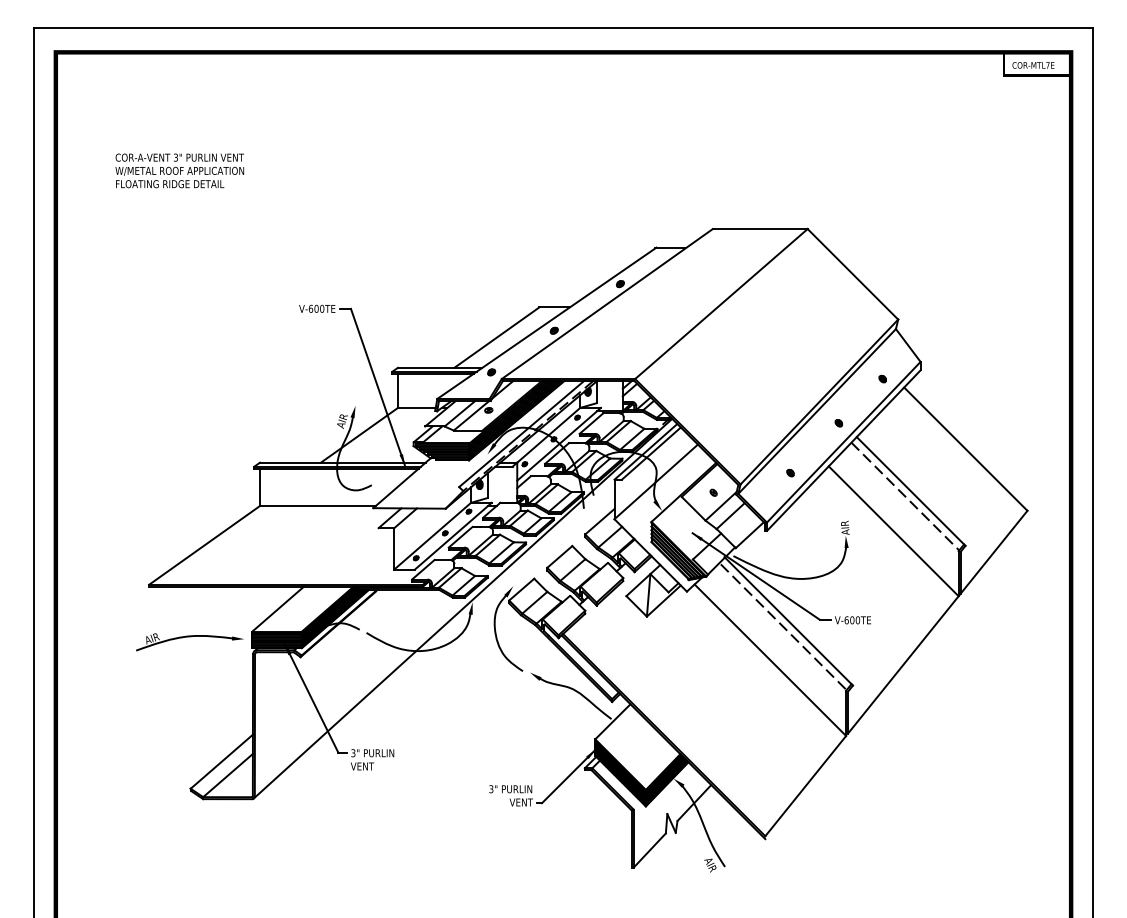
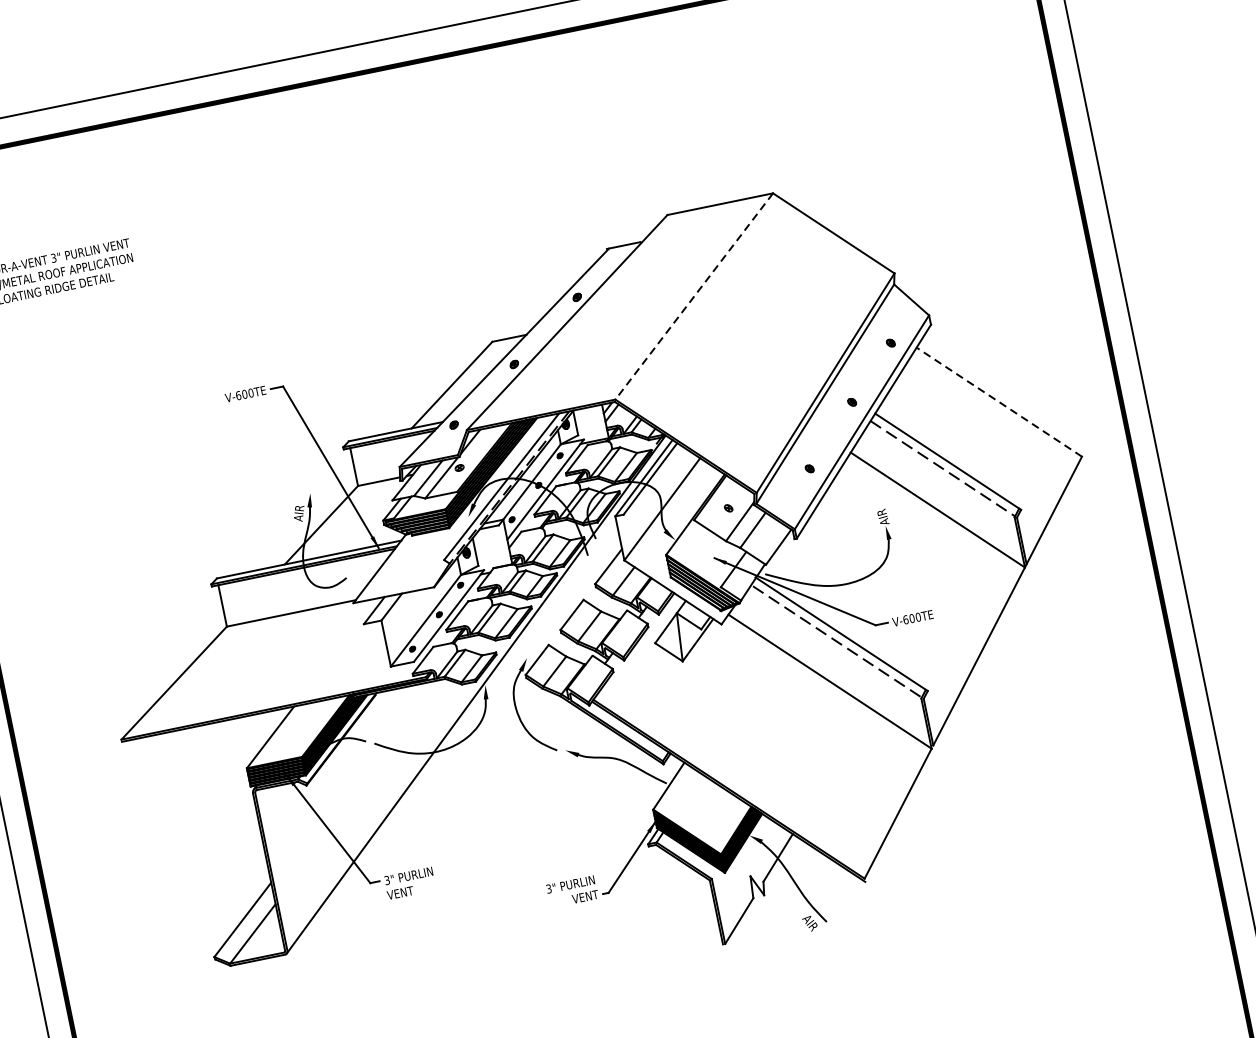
line: (721, 304) -> (694, 296), solid -> dashed
line: (965, 448) -> (998, 401), solid -> dashed
part: (189, 642) -> (179, 794), removed

